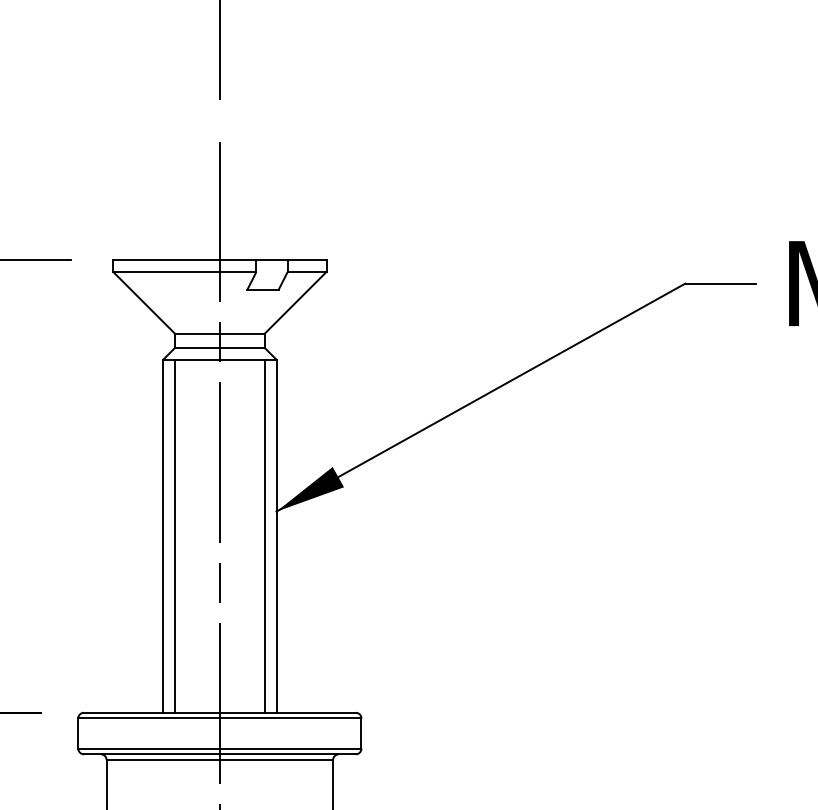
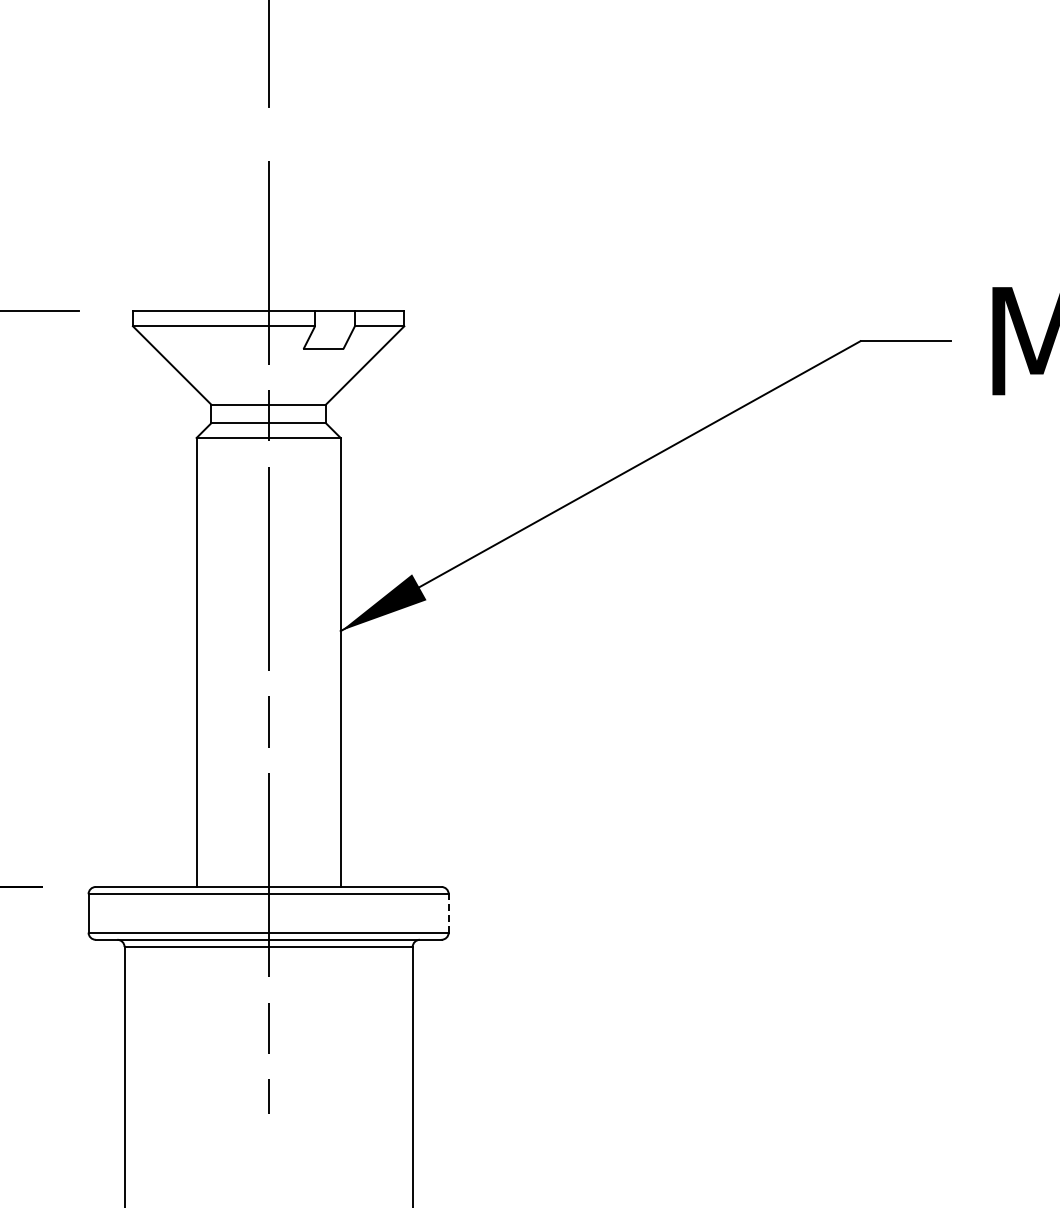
line: (174, 535) -> (211, 661), removed
line: (265, 535) -> (326, 661), removed
line: (361, 732) -> (448, 912), solid -> dashed

